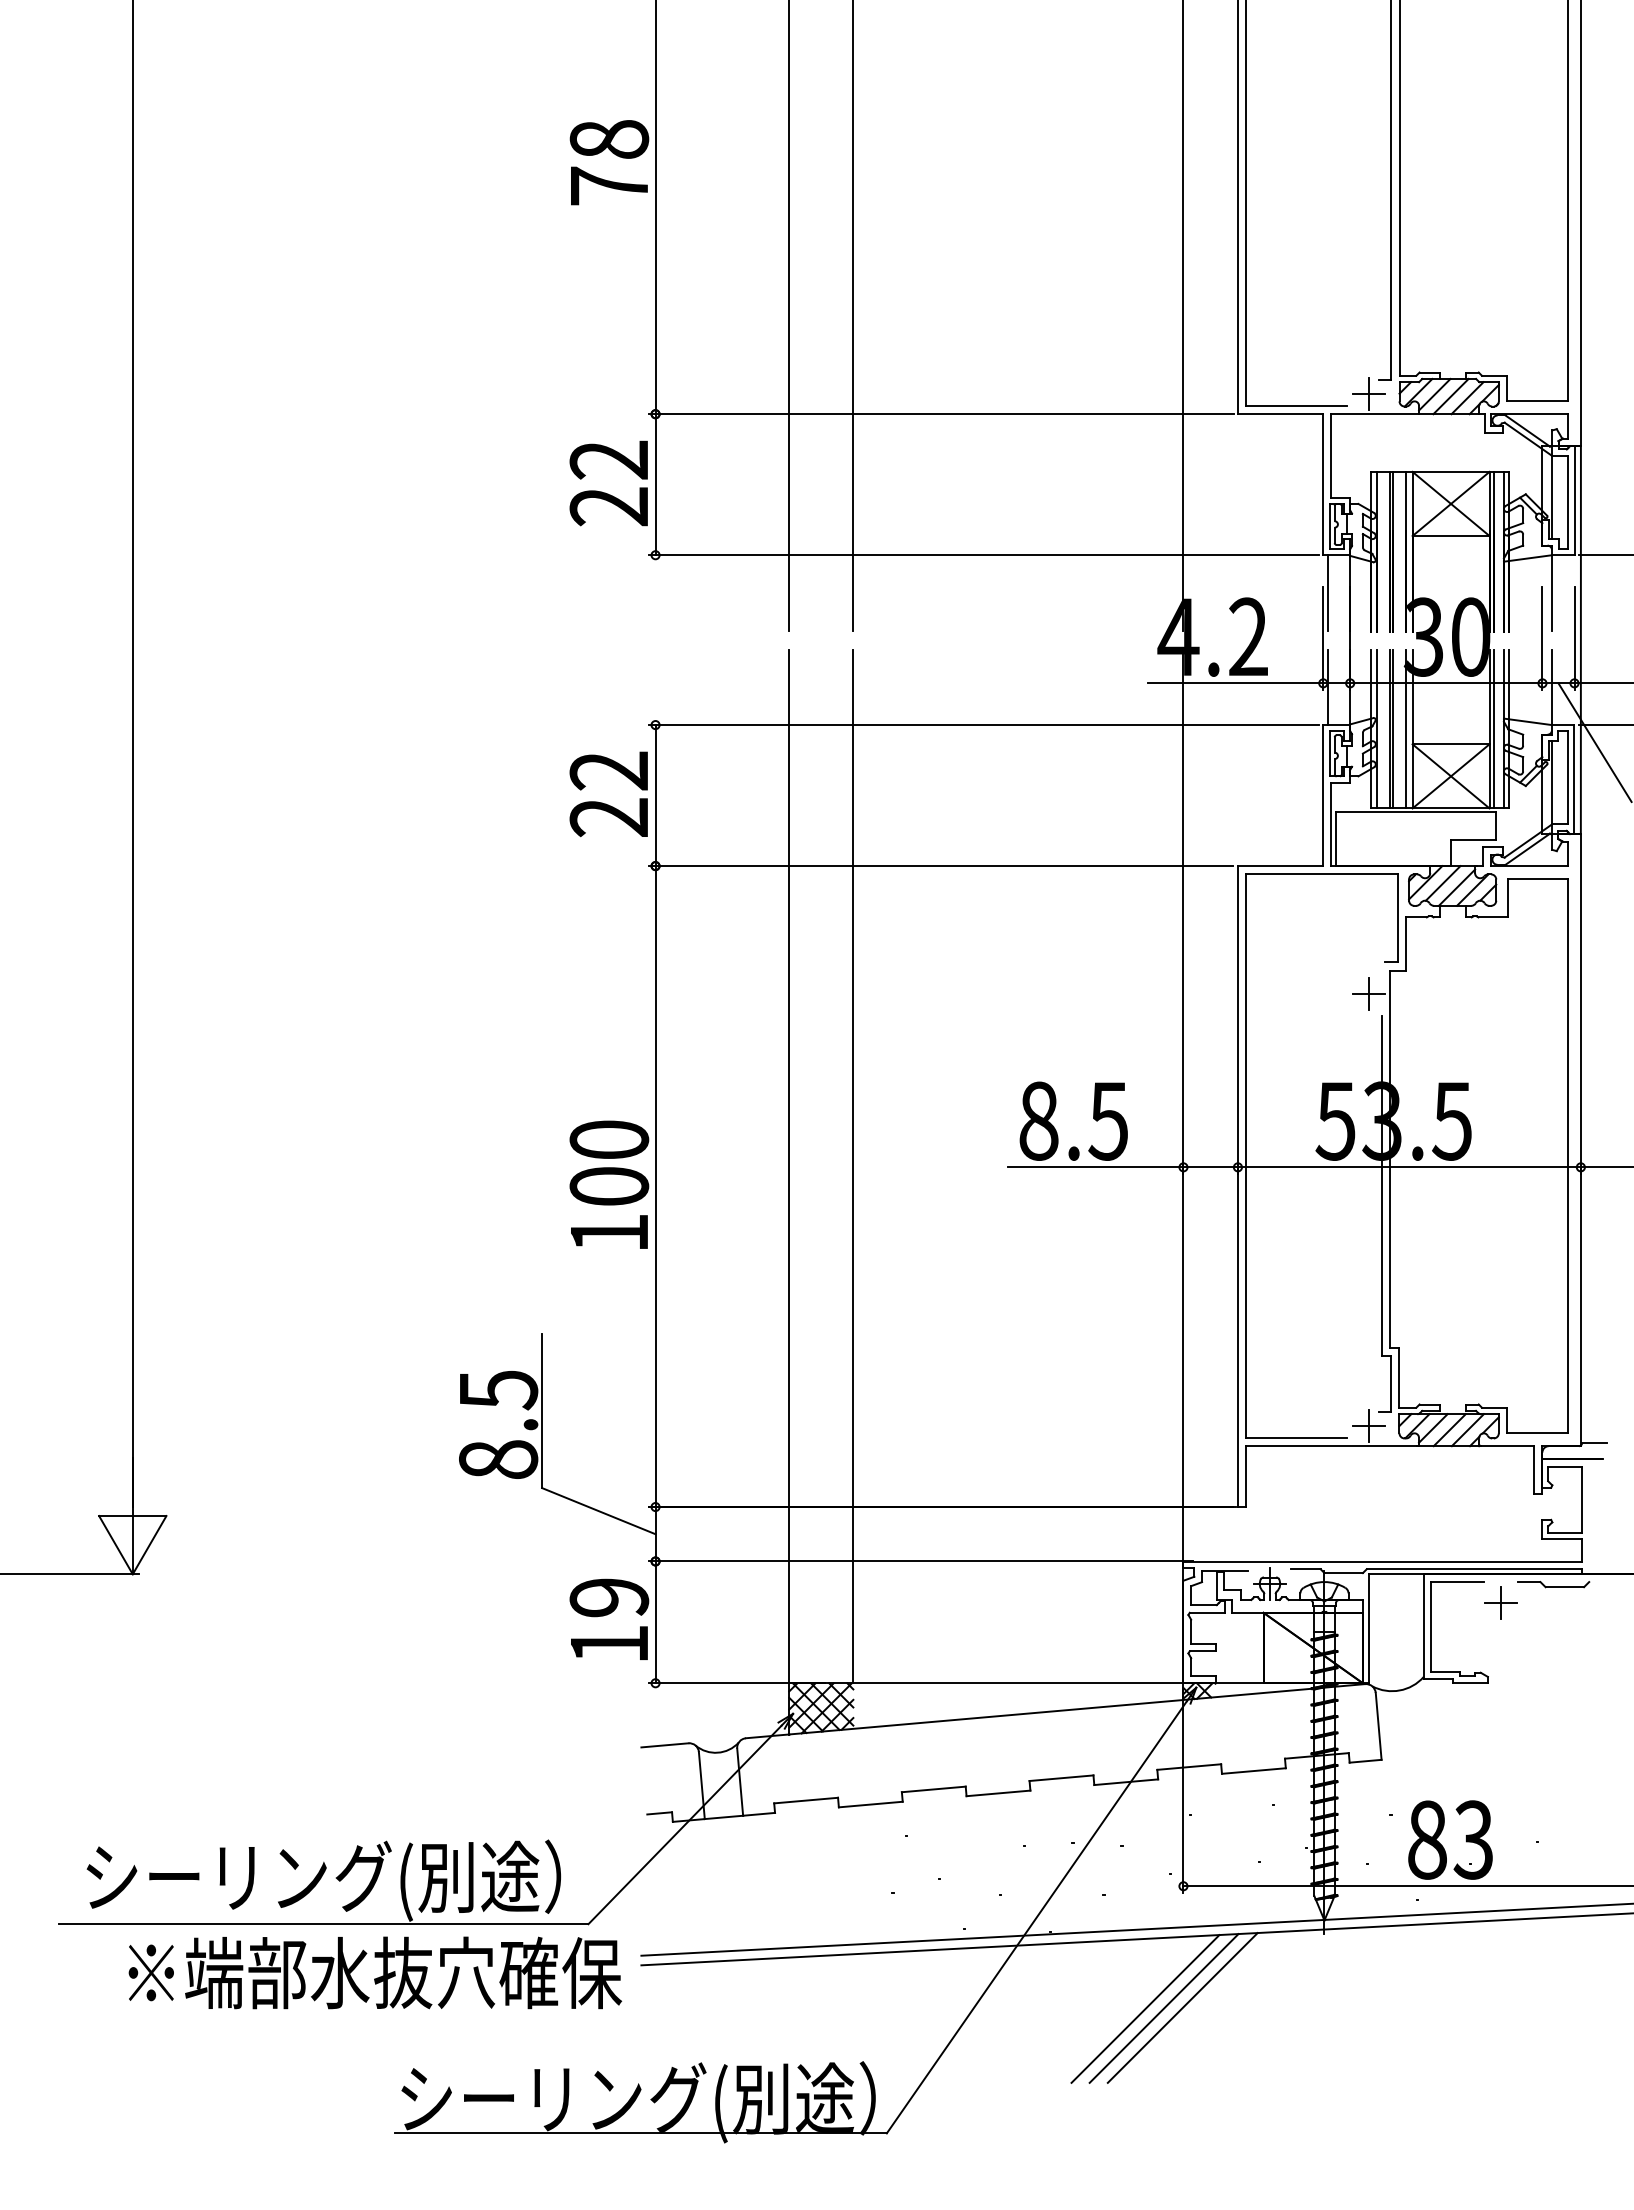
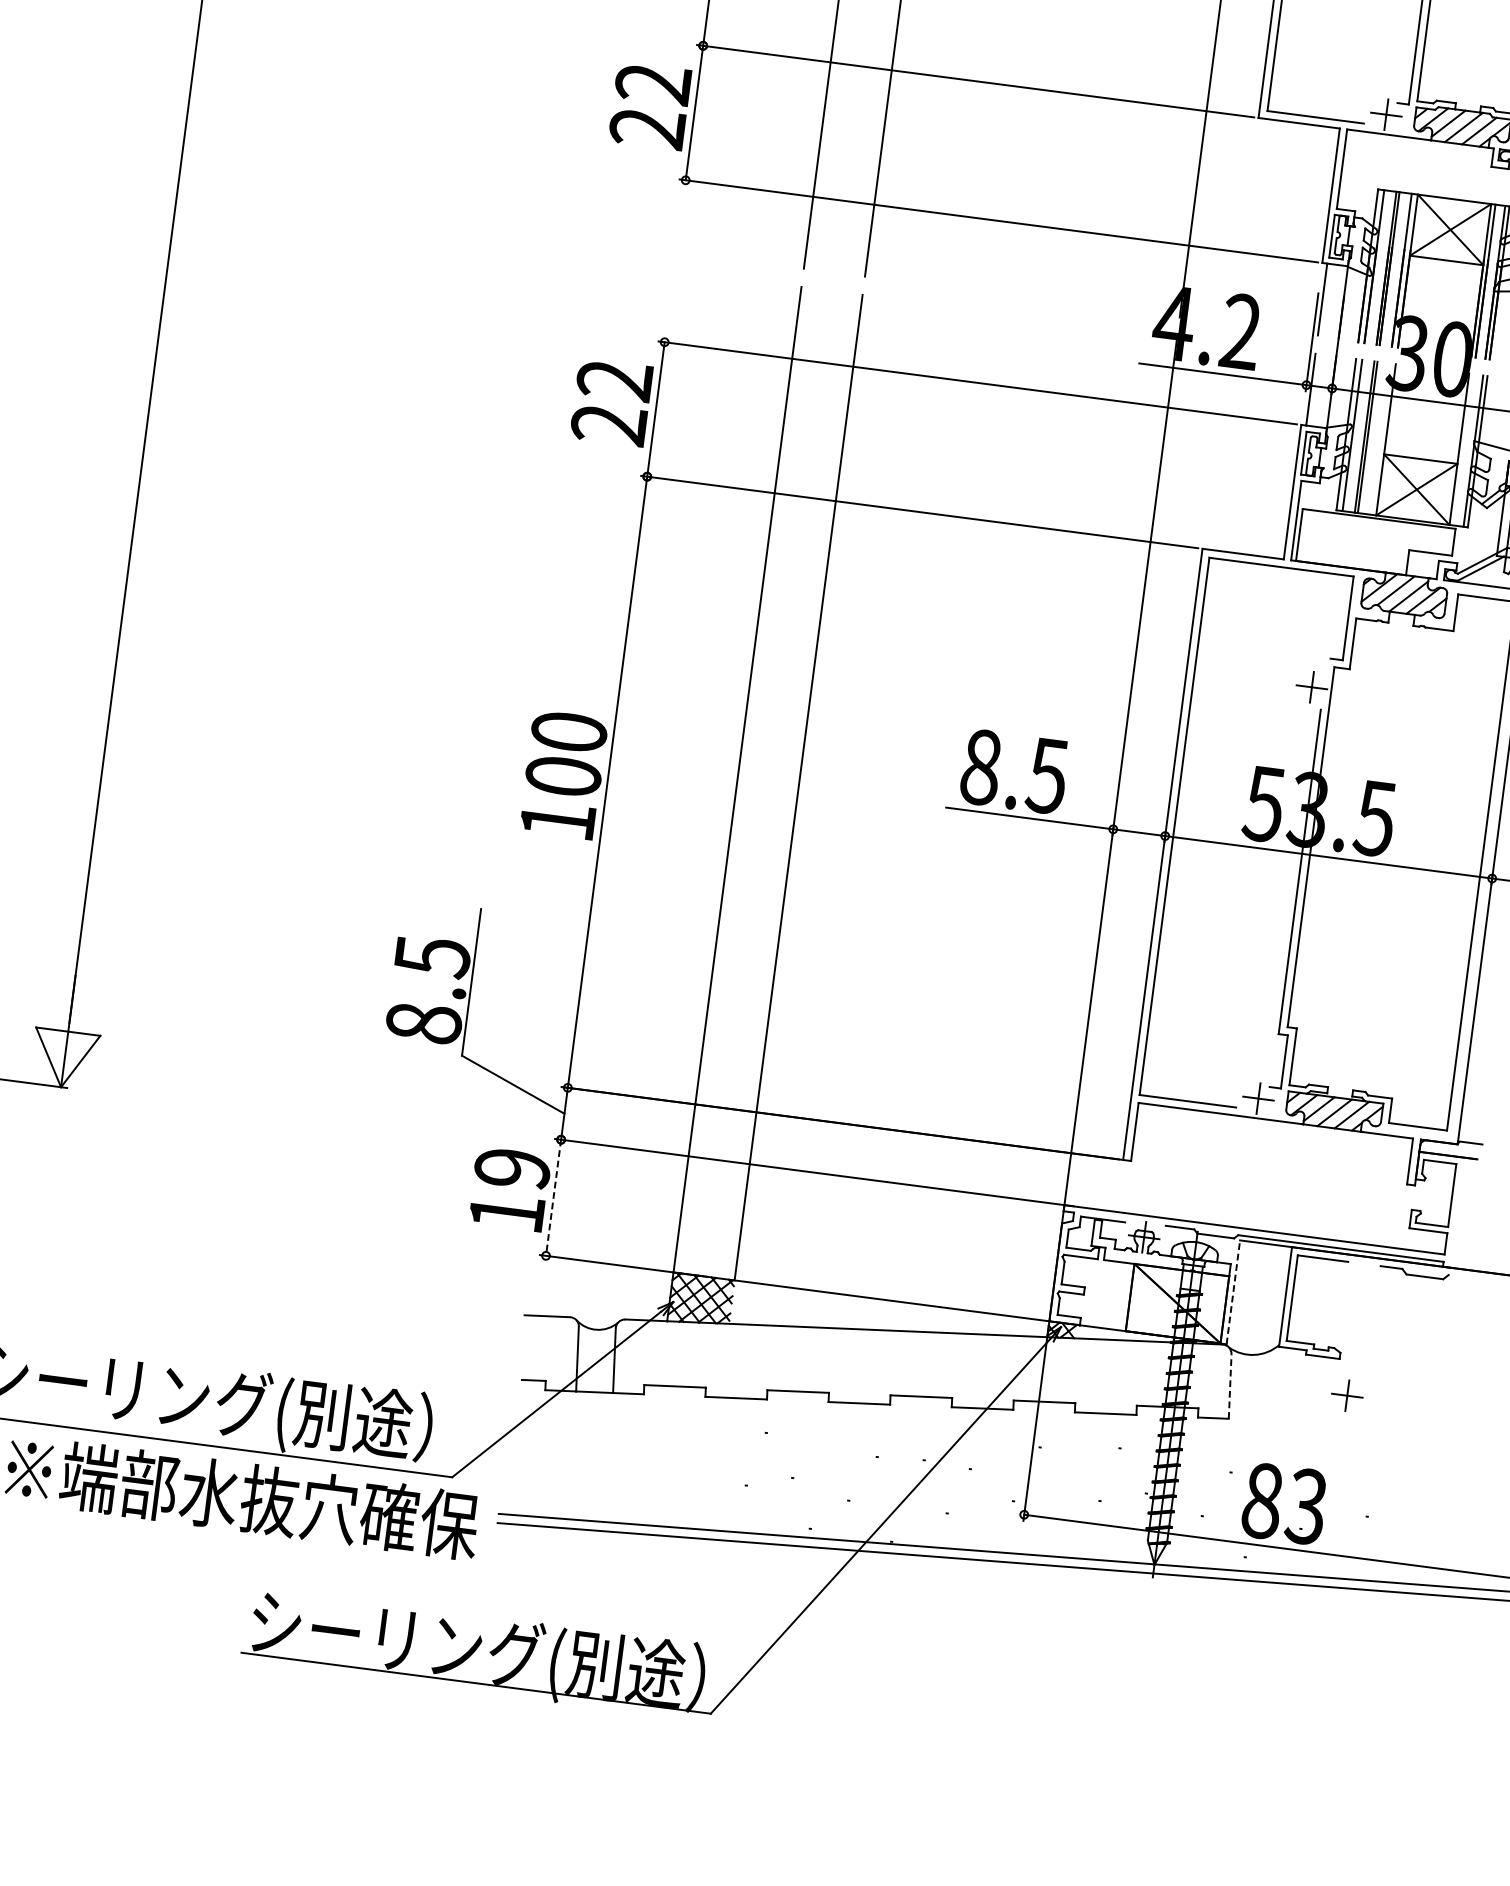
line: (1406, 728) -> (1380, 438), removed
line: (1494, 728) -> (1464, 449), removed
part: (1500, 1602) -> (1347, 1395), moved
line: (655, 1622) -> (553, 1197), solid -> dashed
line: (1369, 1628) -> (1233, 1292), solid -> dashed
line: (1378, 1726) -> (1229, 1386), solid -> dashed
line: (1182, 2007) -> (1008, 1630), removed
line: (1145, 2008) -> (972, 1626), removed
line: (1163, 2008) -> (990, 1628), removed

